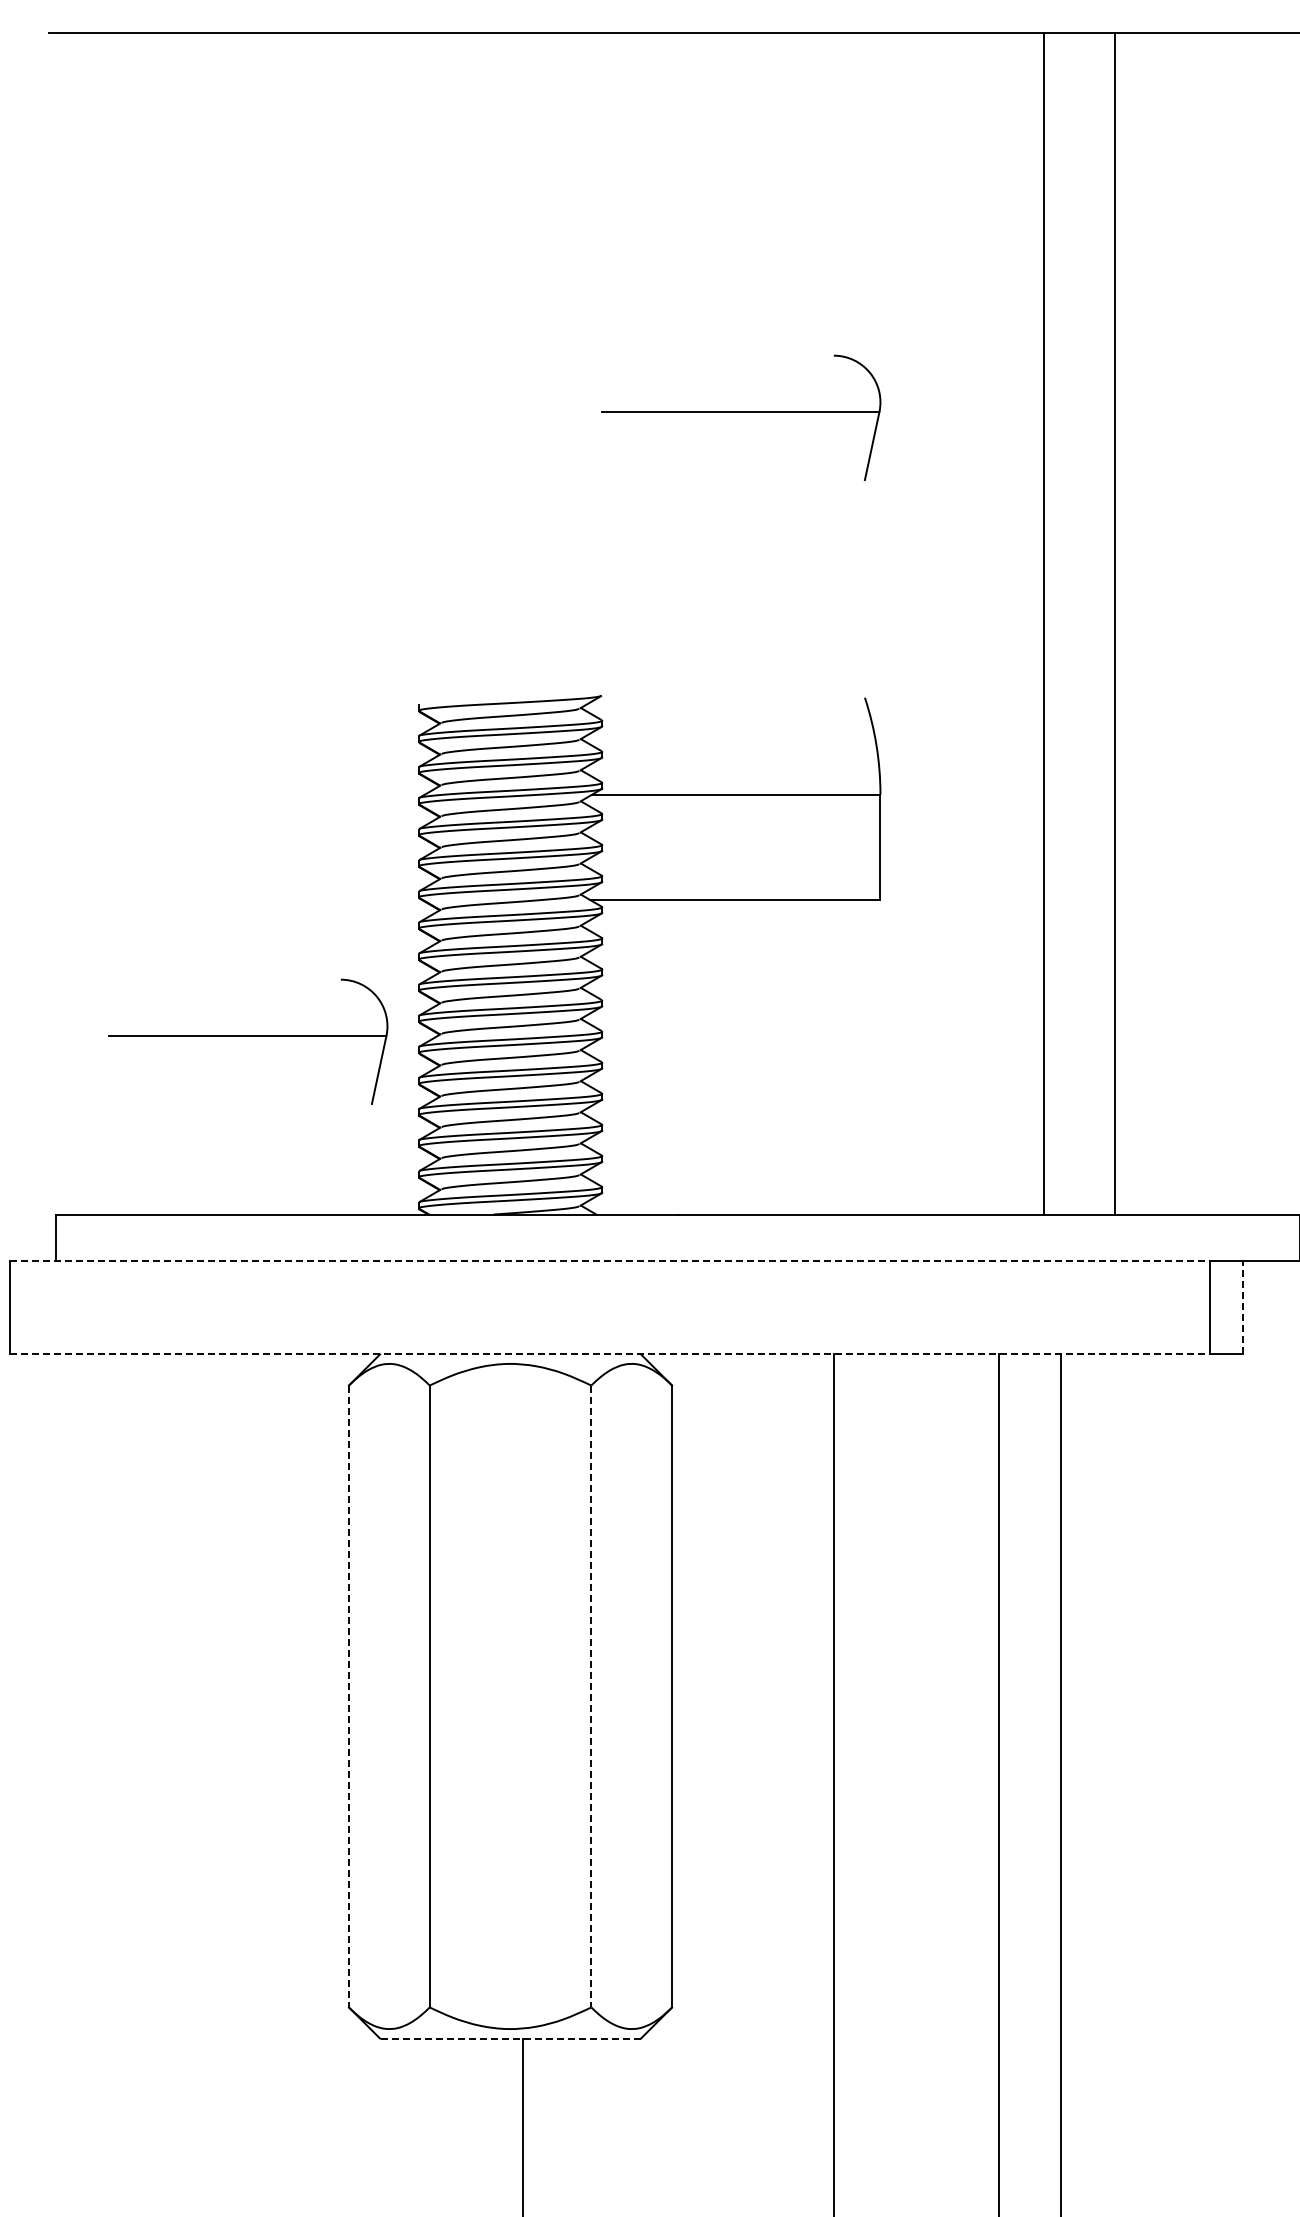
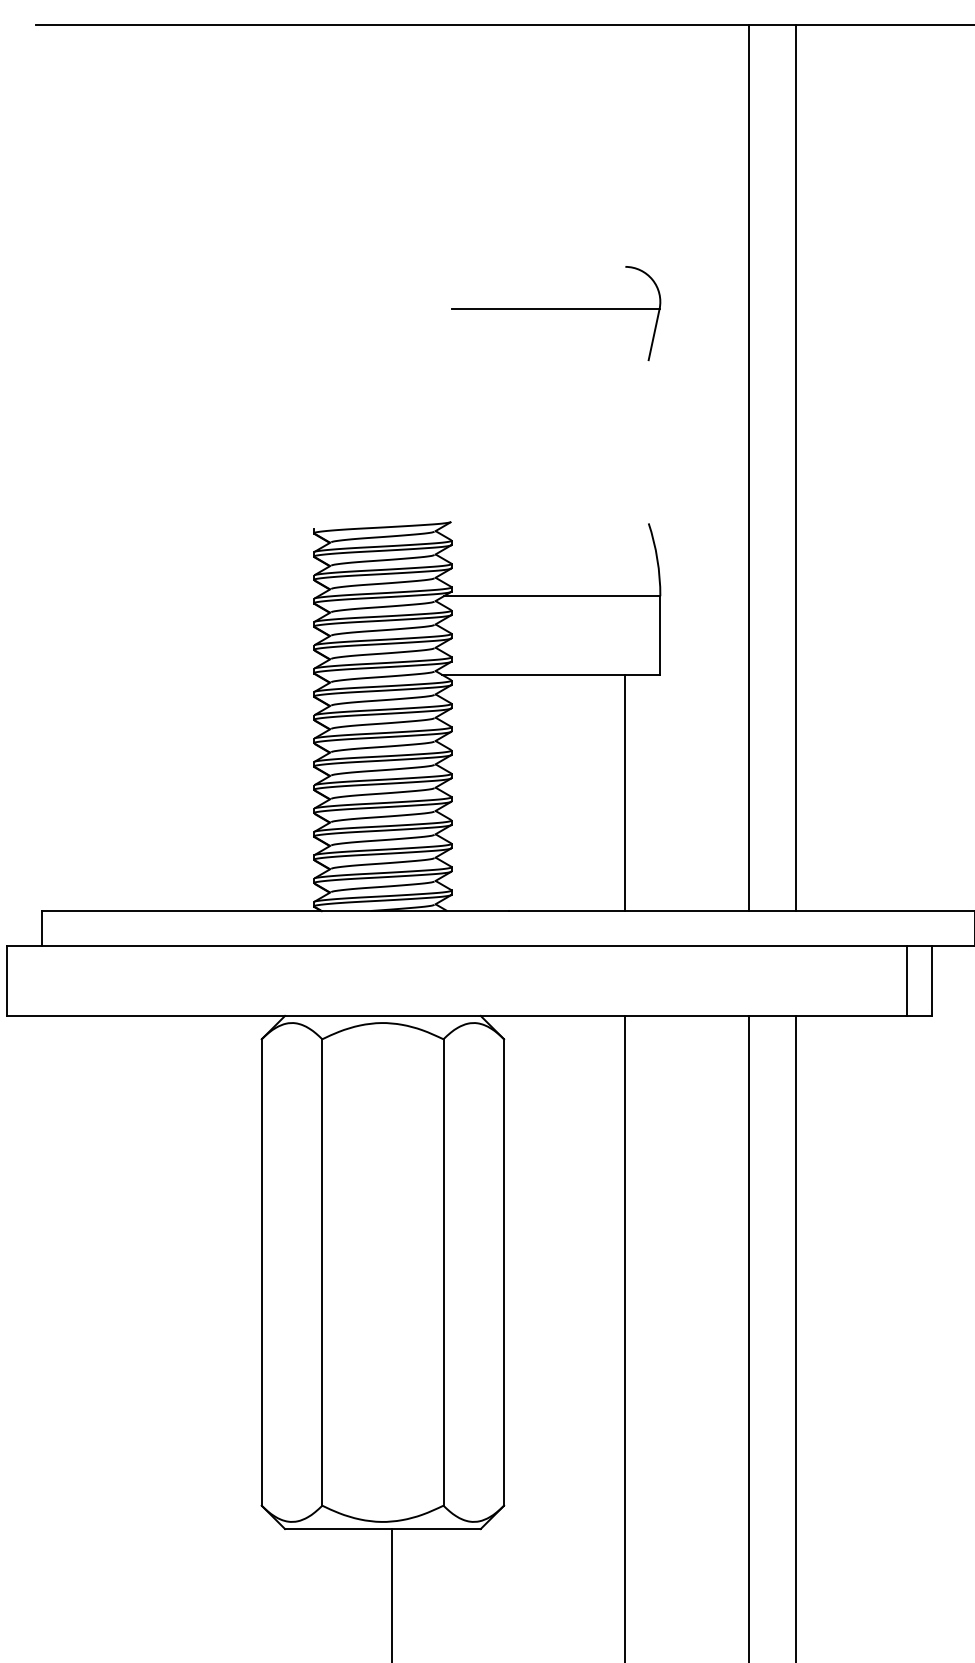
line: (1044, 623) -> (749, 467), moved
line: (1115, 623) -> (796, 467), moved
part: (248, 1041) -> (186, 781), removed
line: (833, 1056) -> (625, 792), added
line: (609, 1261) -> (457, 946), dashed -> solid
line: (1242, 1307) -> (931, 980), dashed -> solid
line: (609, 1354) -> (457, 1016), dashed -> solid
line: (348, 1696) -> (261, 1272), dashed -> solid
line: (591, 1696) -> (443, 1272), dashed -> solid
line: (510, 2038) -> (382, 1529), dashed -> solid

